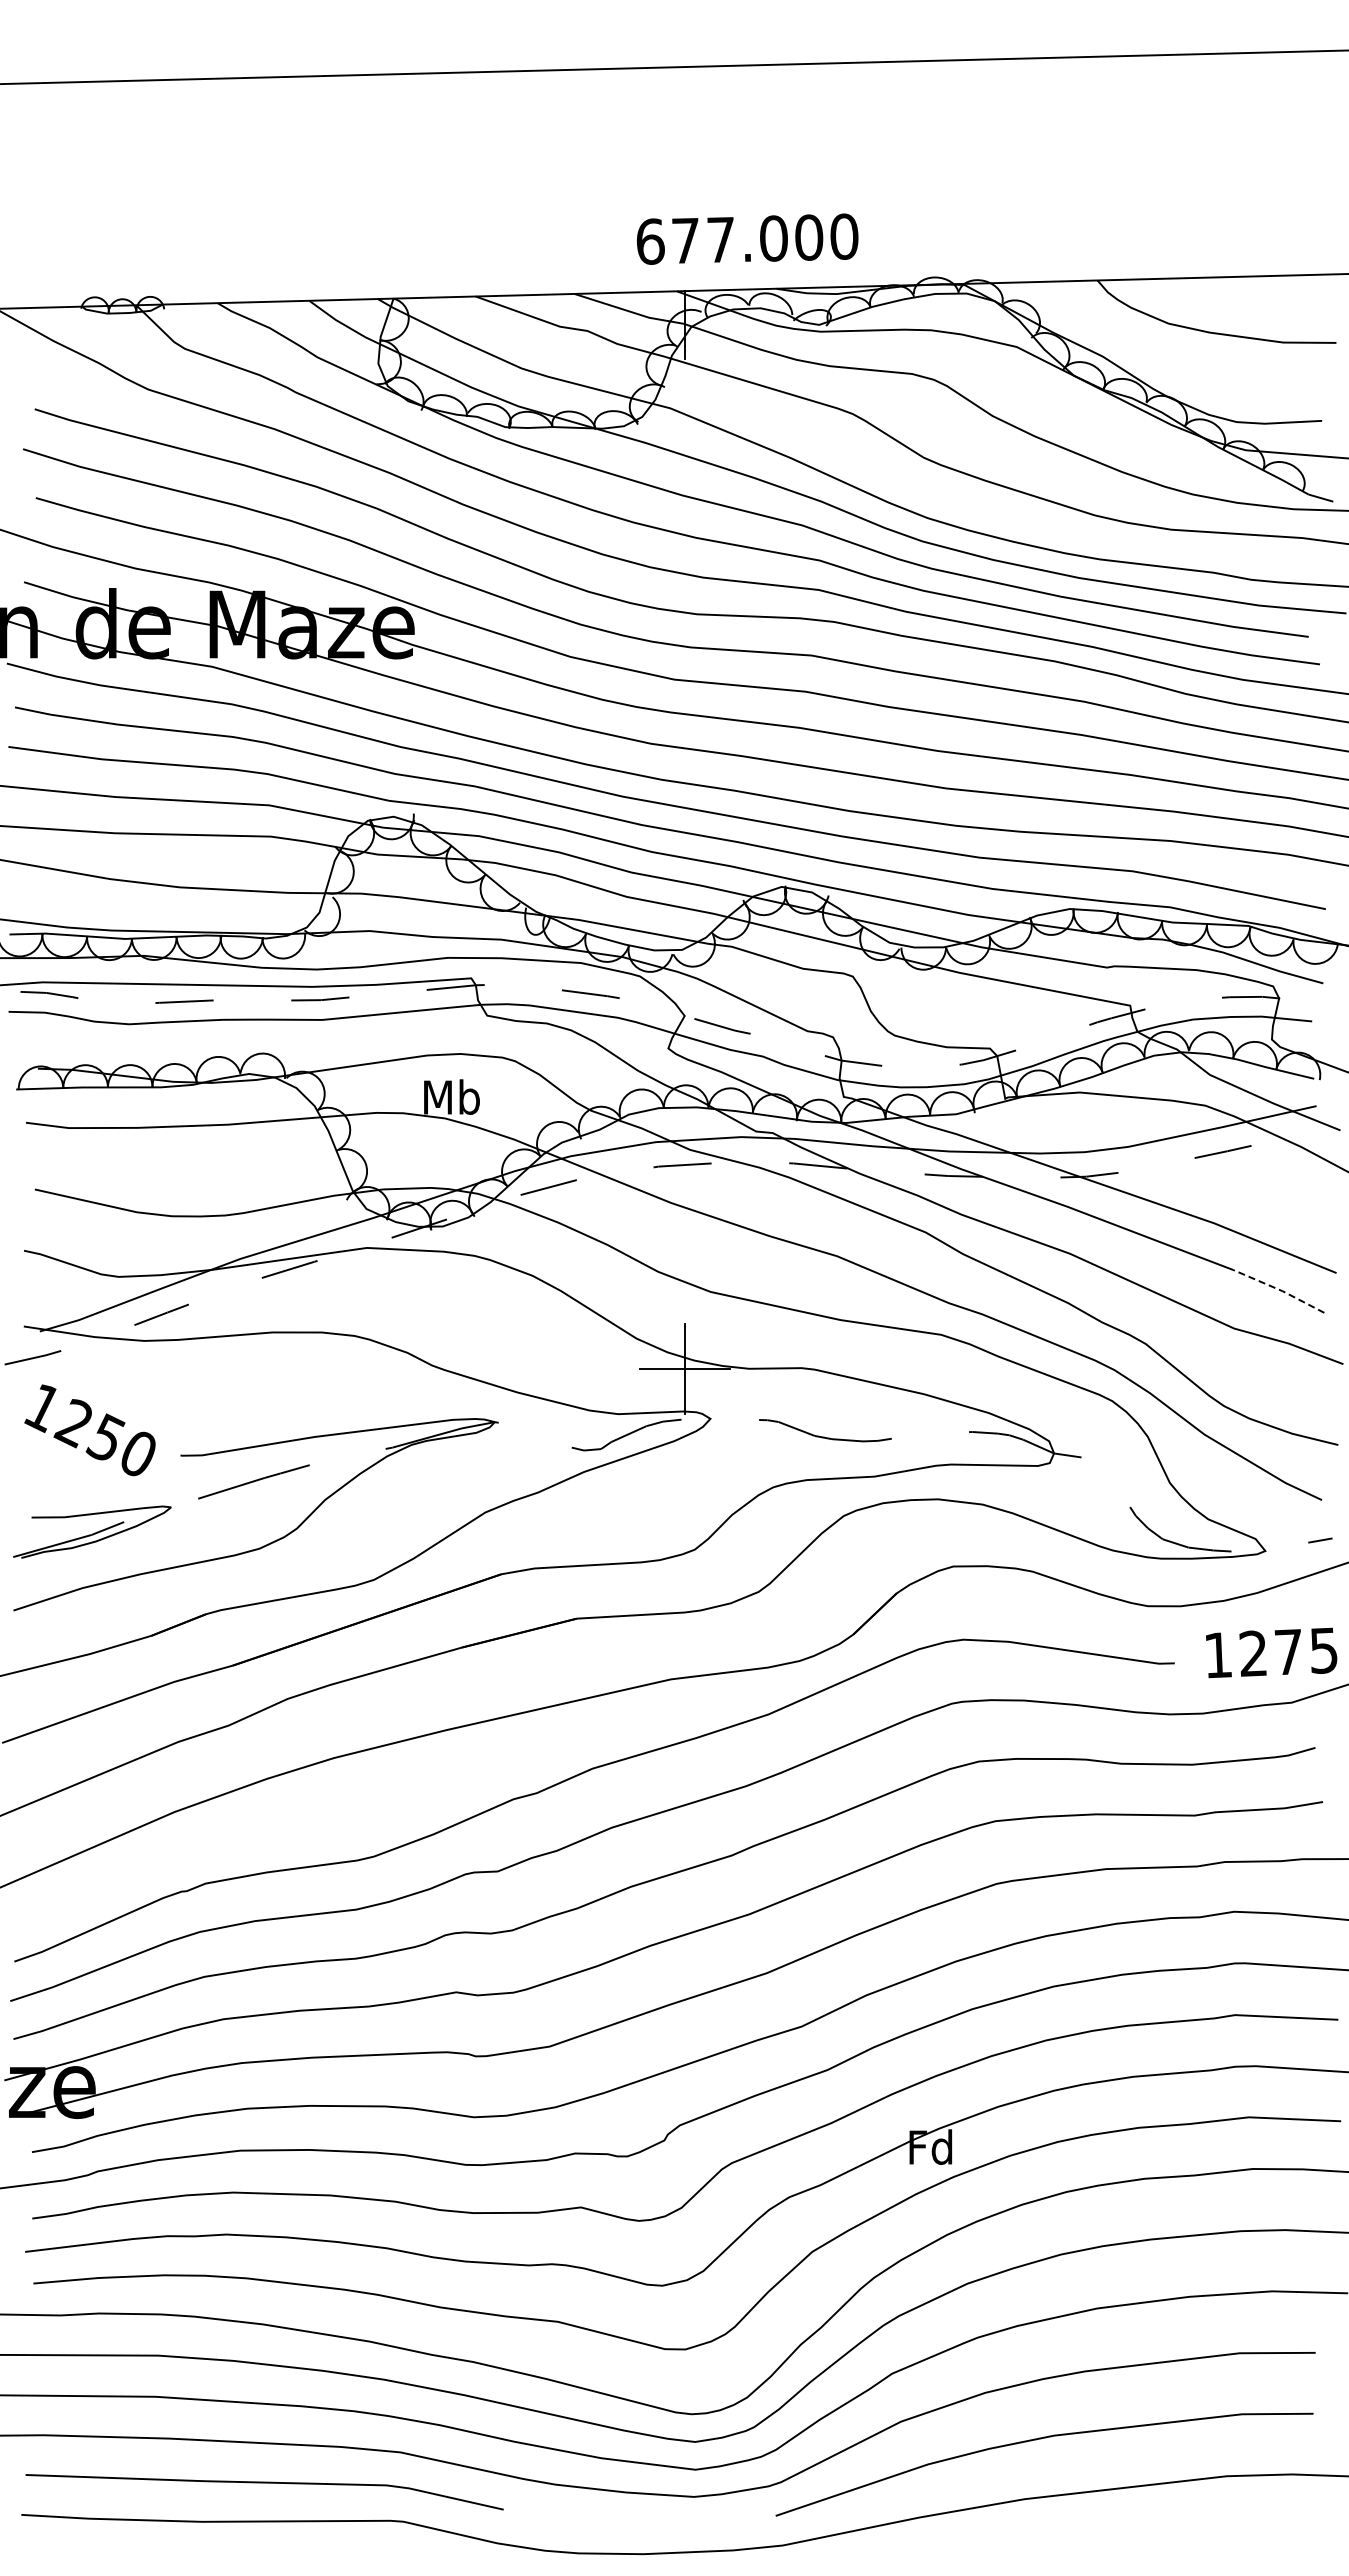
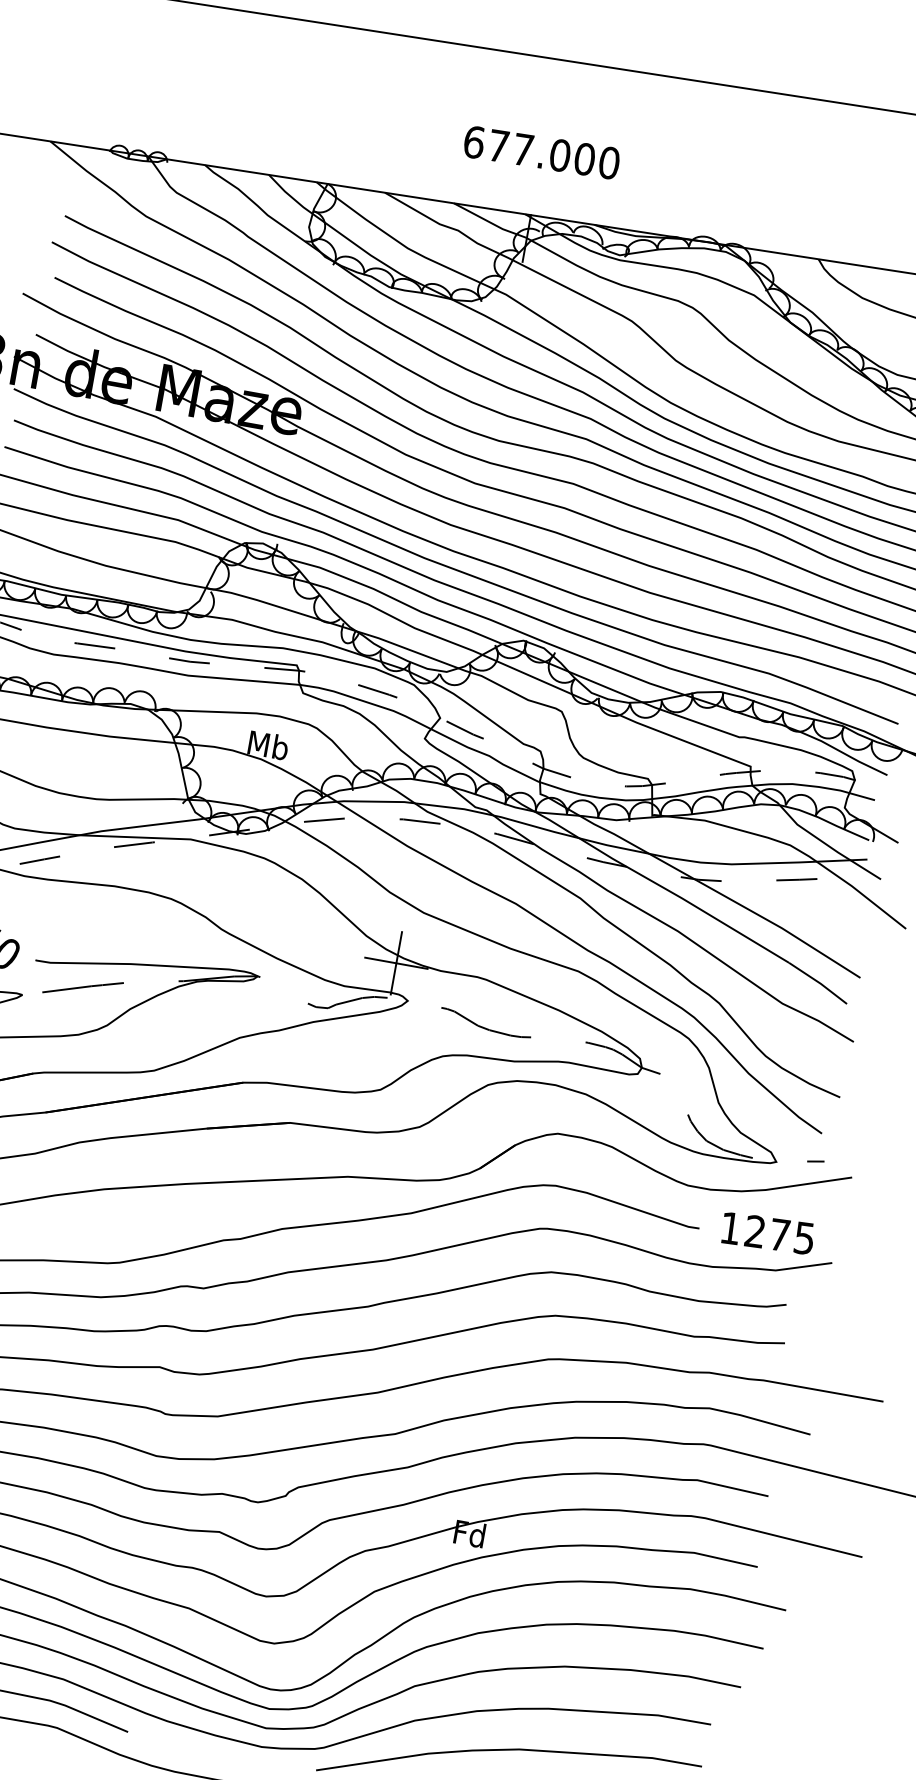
text: (747, 238) -> (541, 152), moved
line: (1279, 1289) -> (818, 982), dashed -> solid

